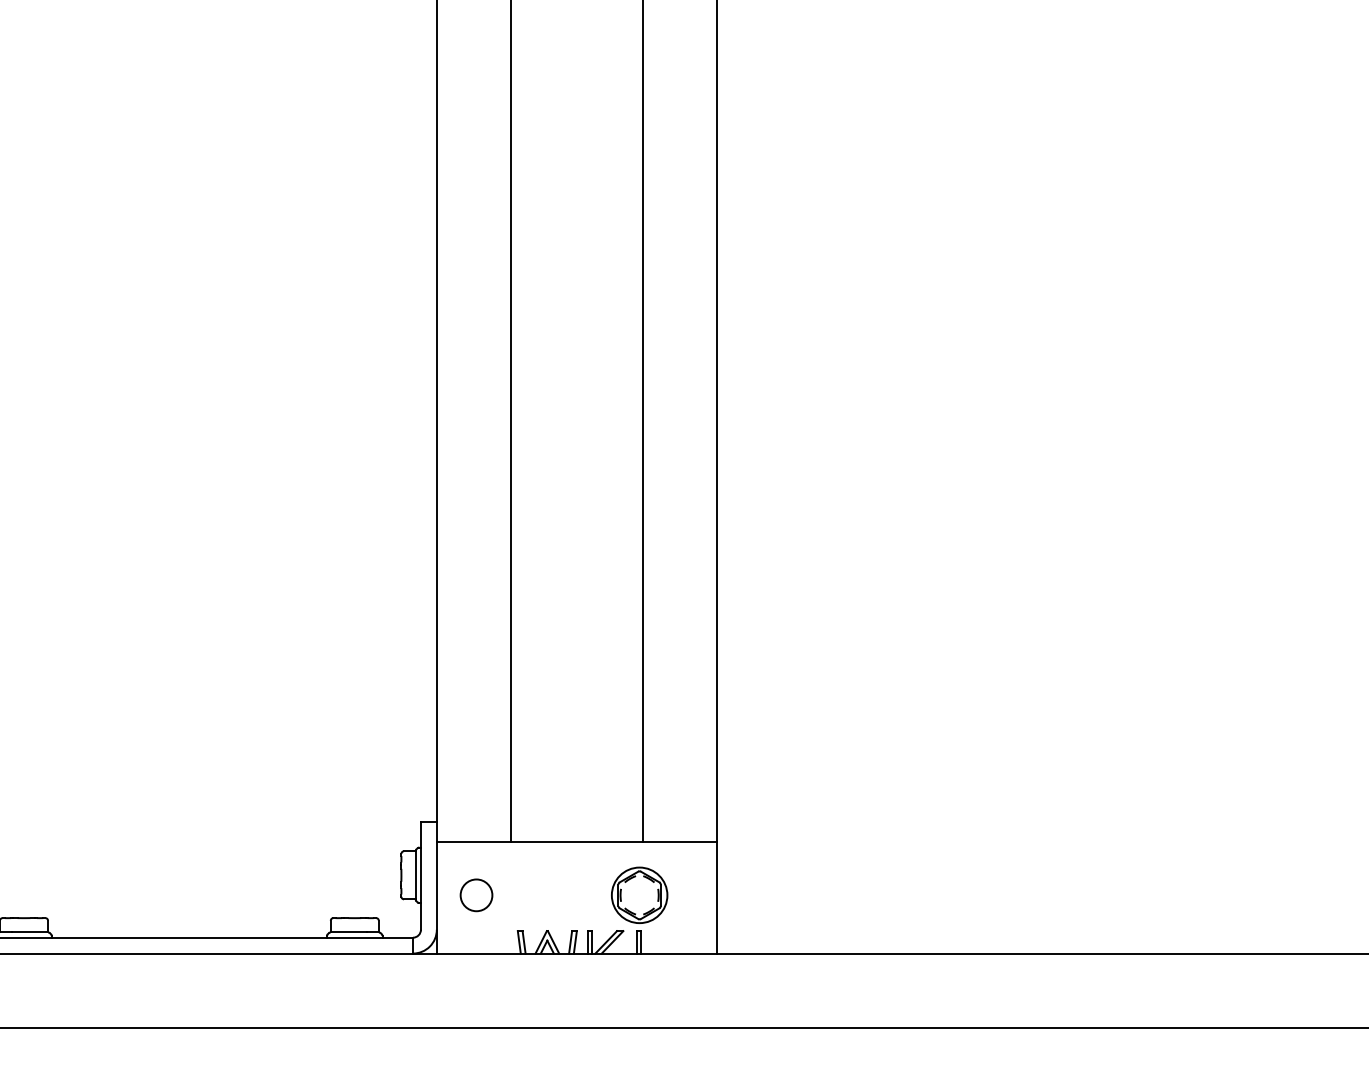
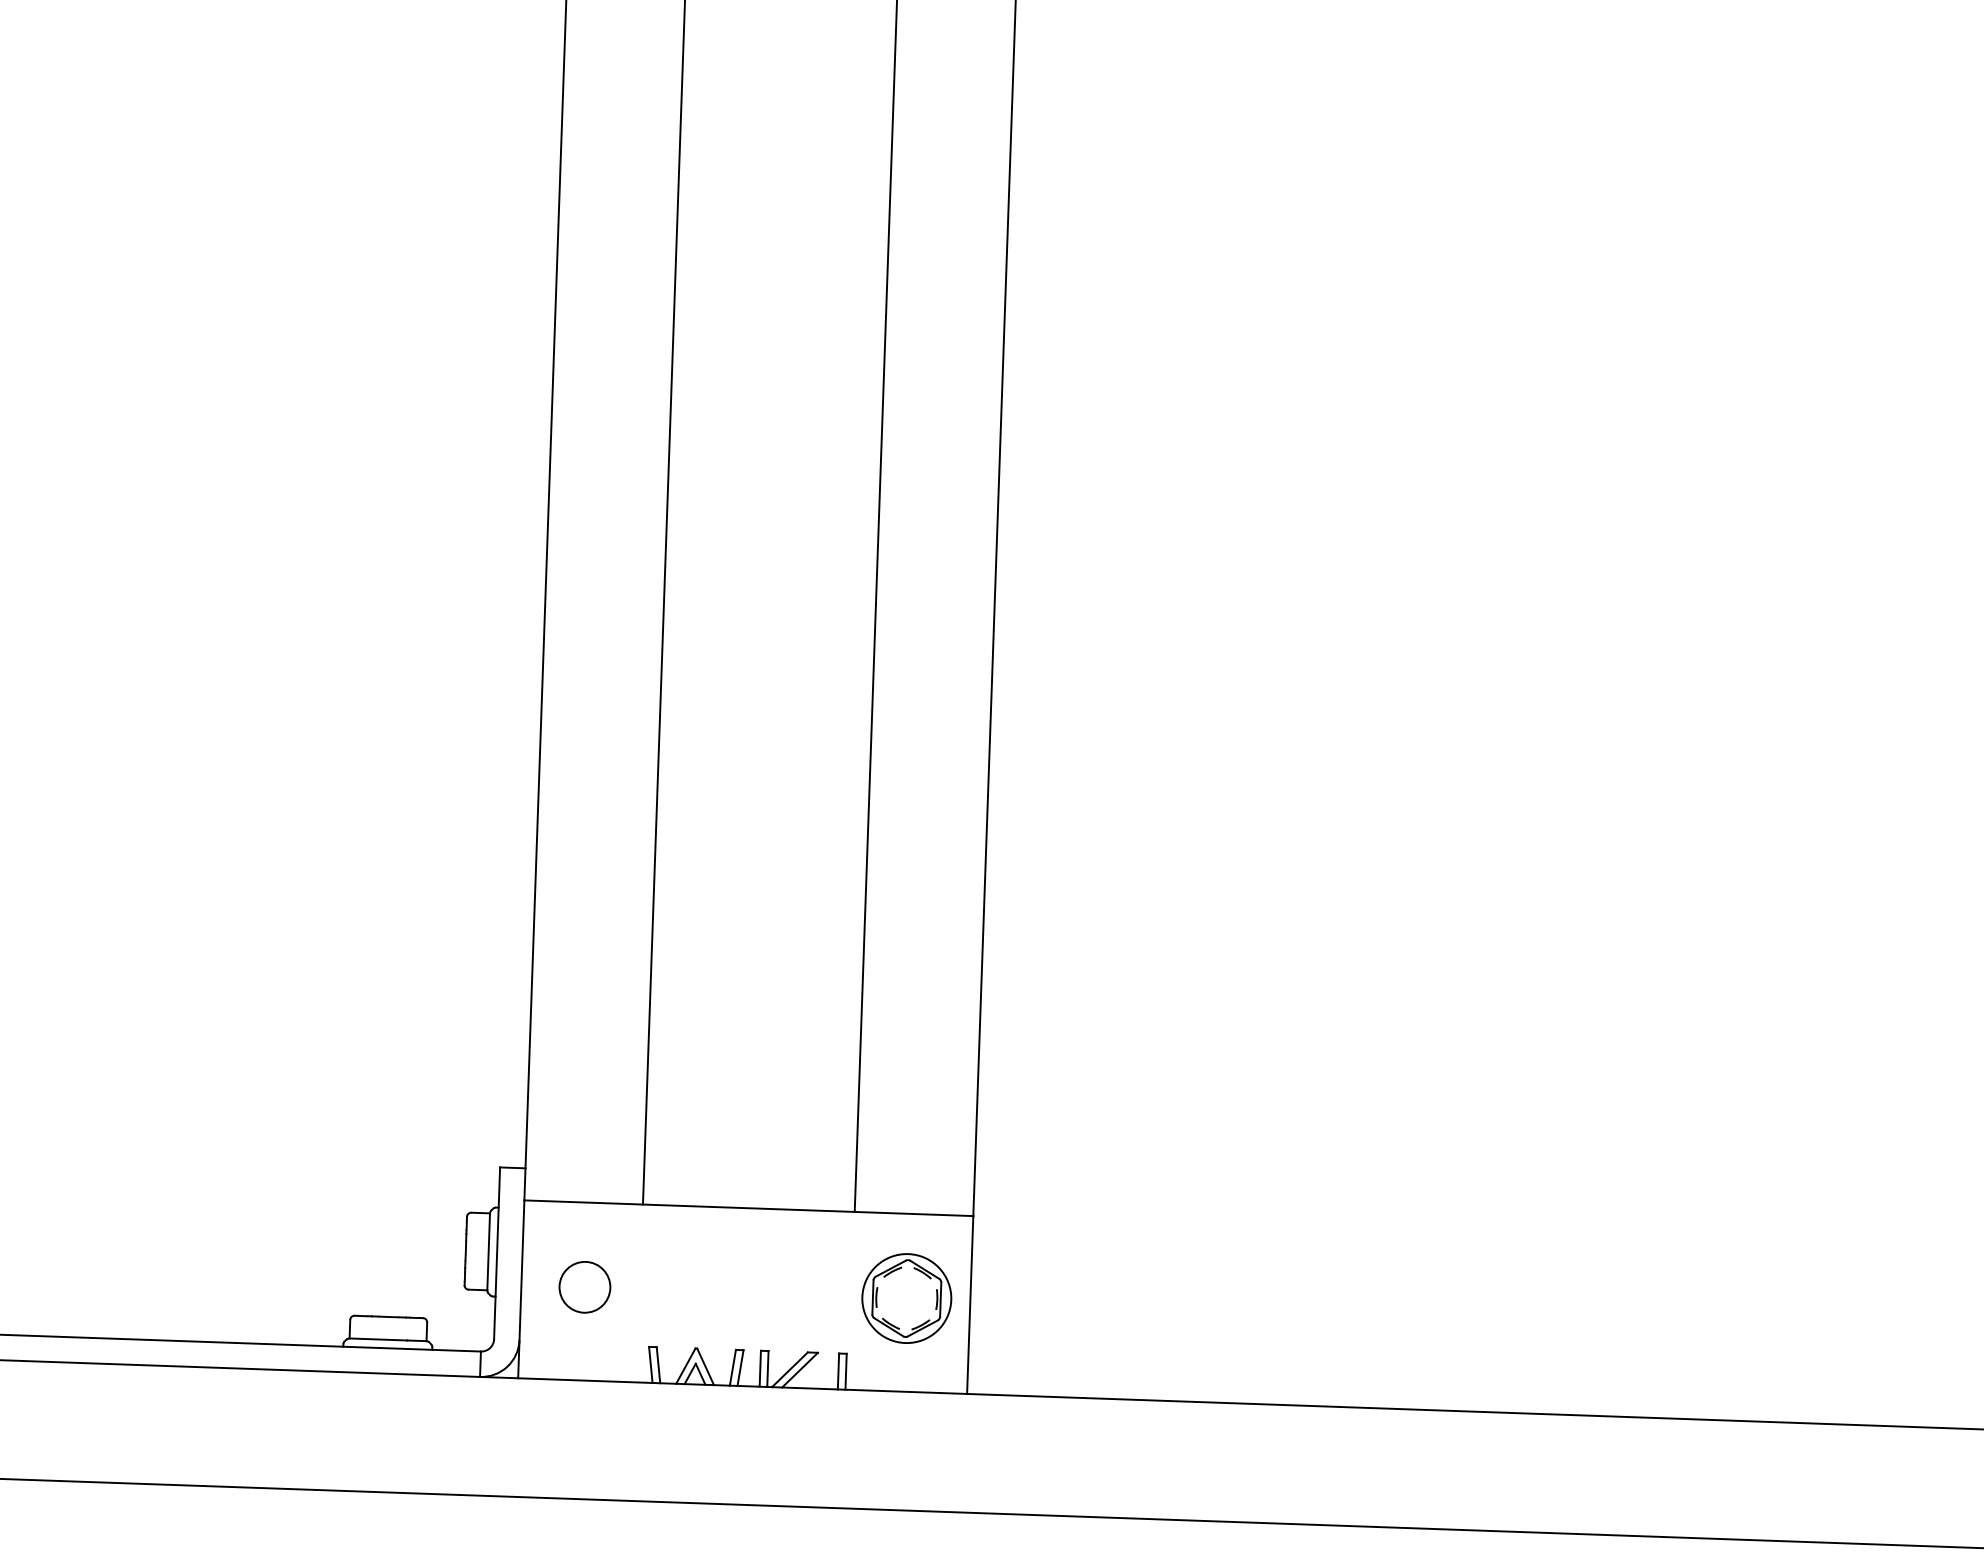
part: (639, 894) -> (906, 1297), moved

